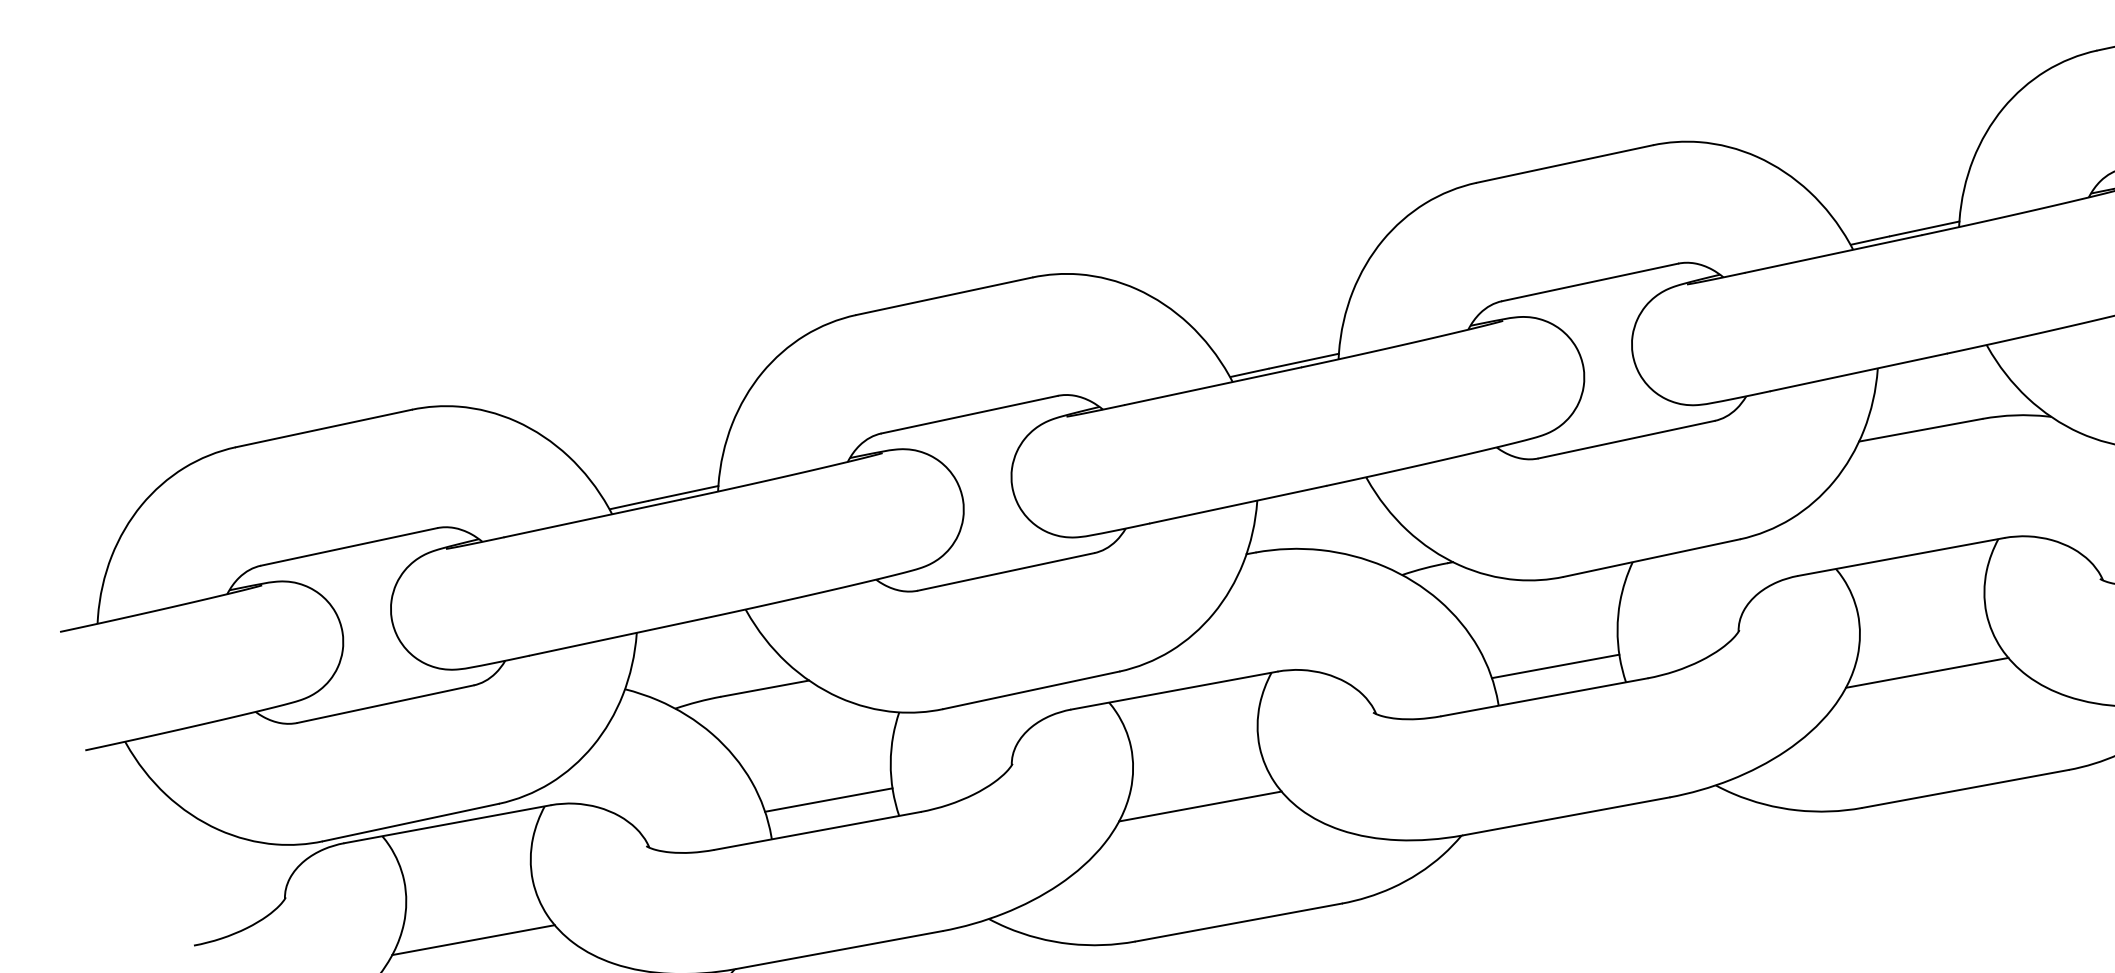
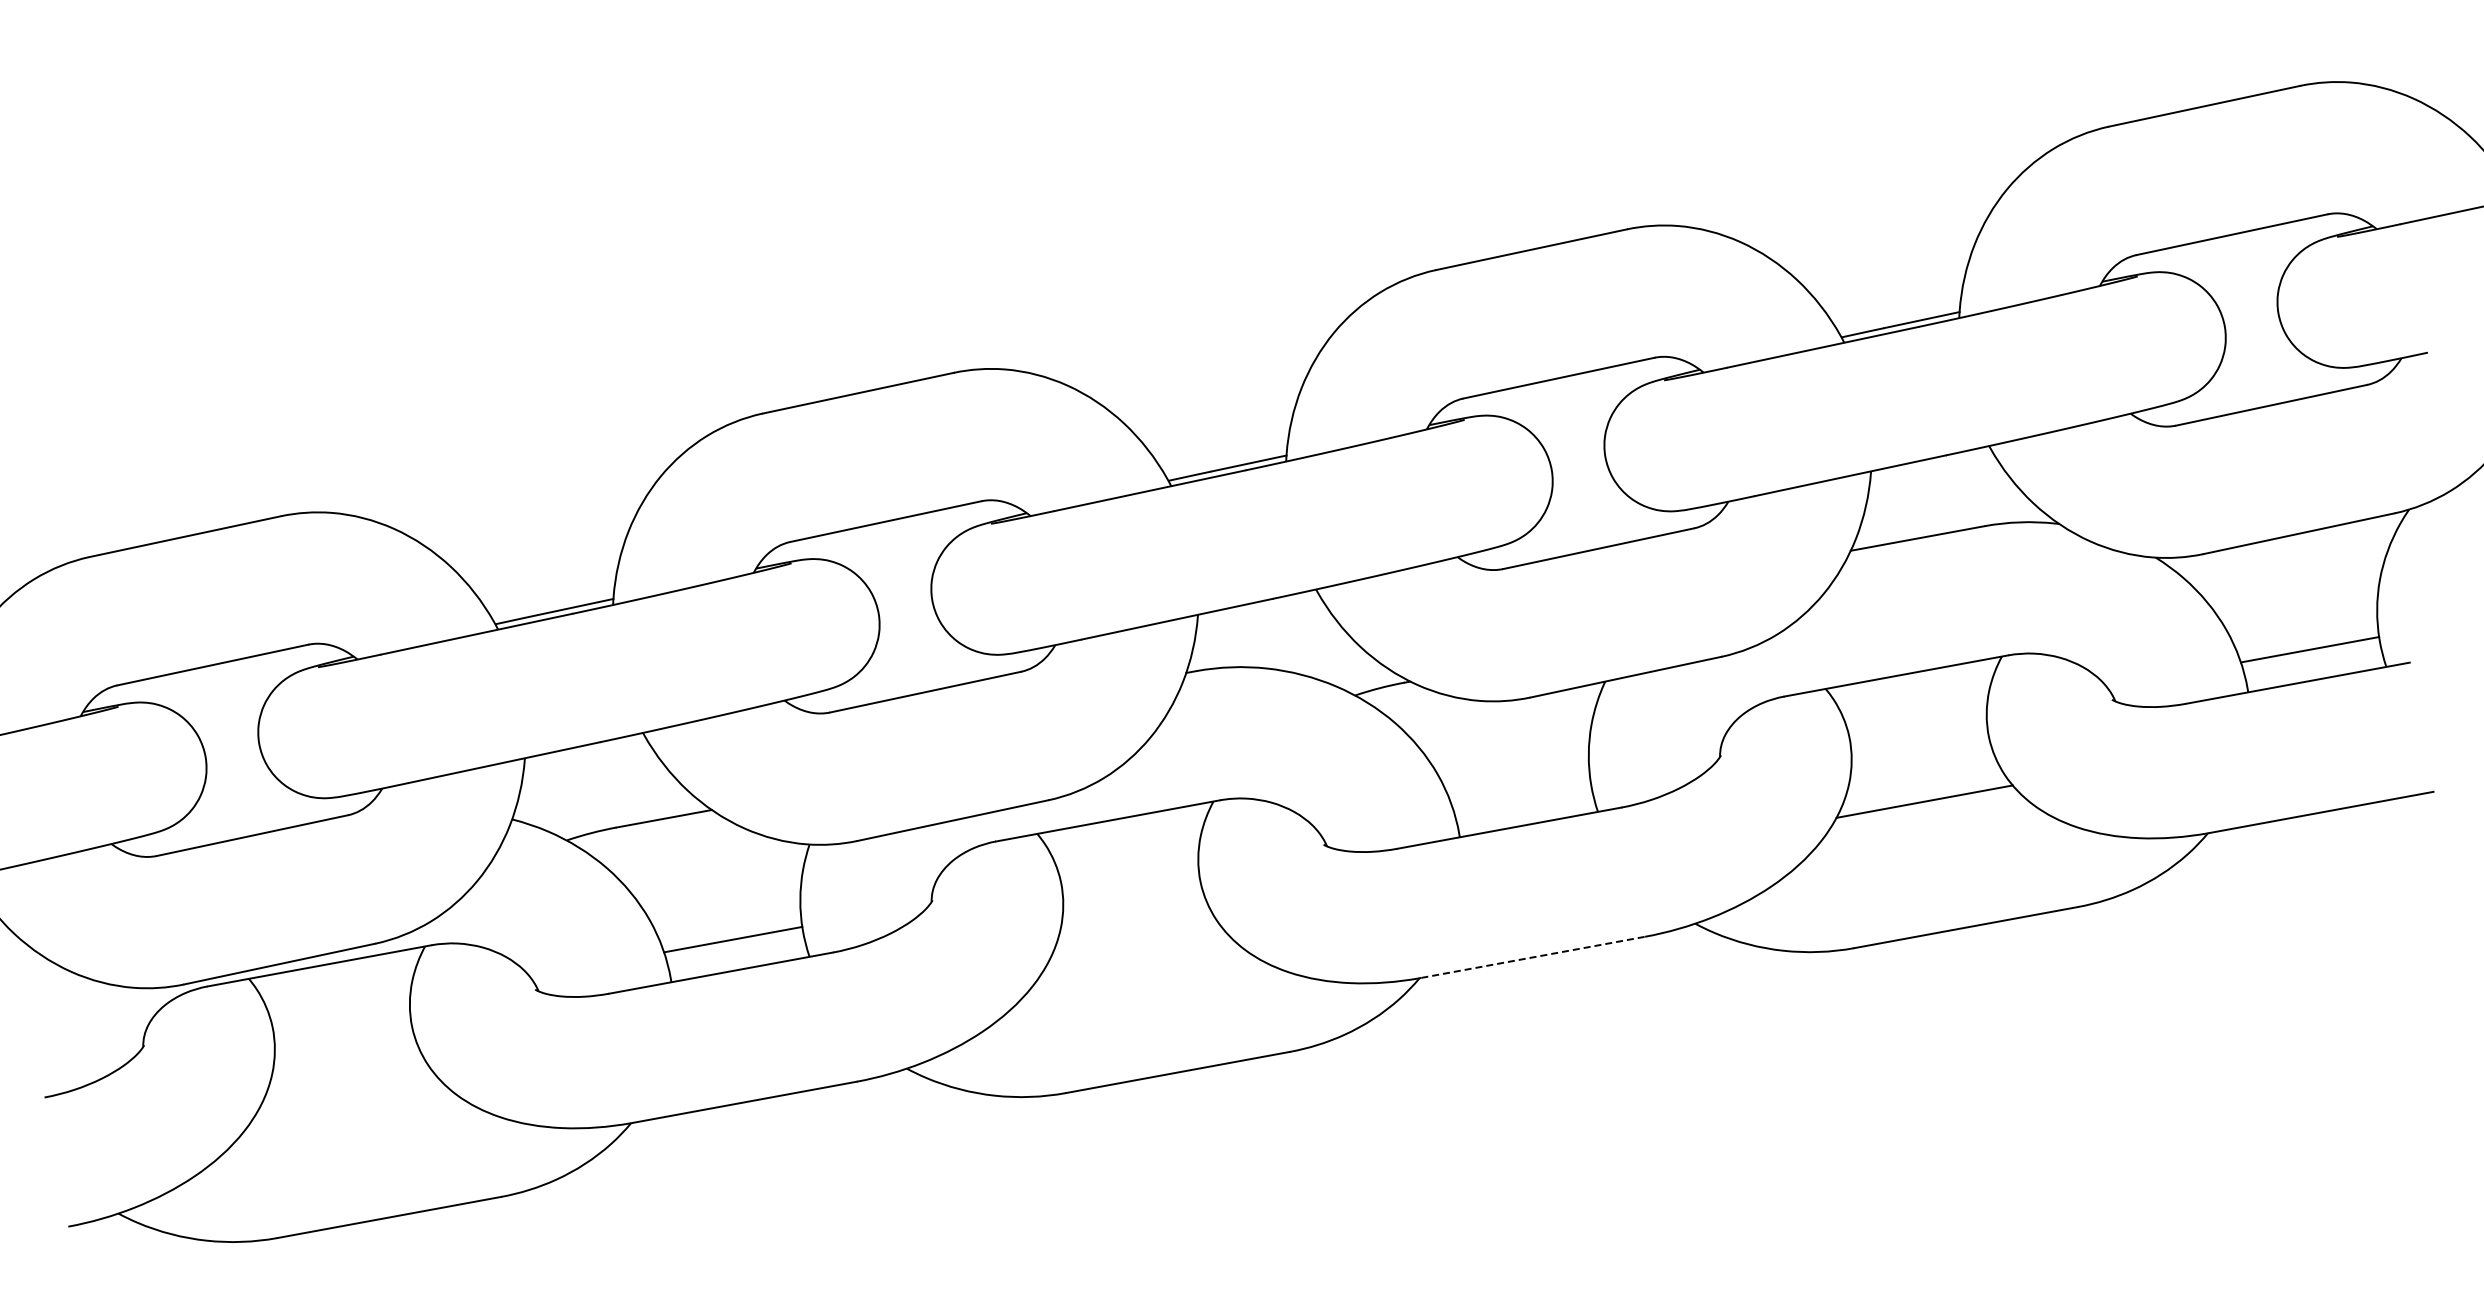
line: (1555, 666) -> (1521, 794), removed
line: (1200, 806) -> (1136, 946), removed
line: (1566, 816) -> (1533, 957), solid -> dashed
line: (473, 940) -> (347, 1091), removed

